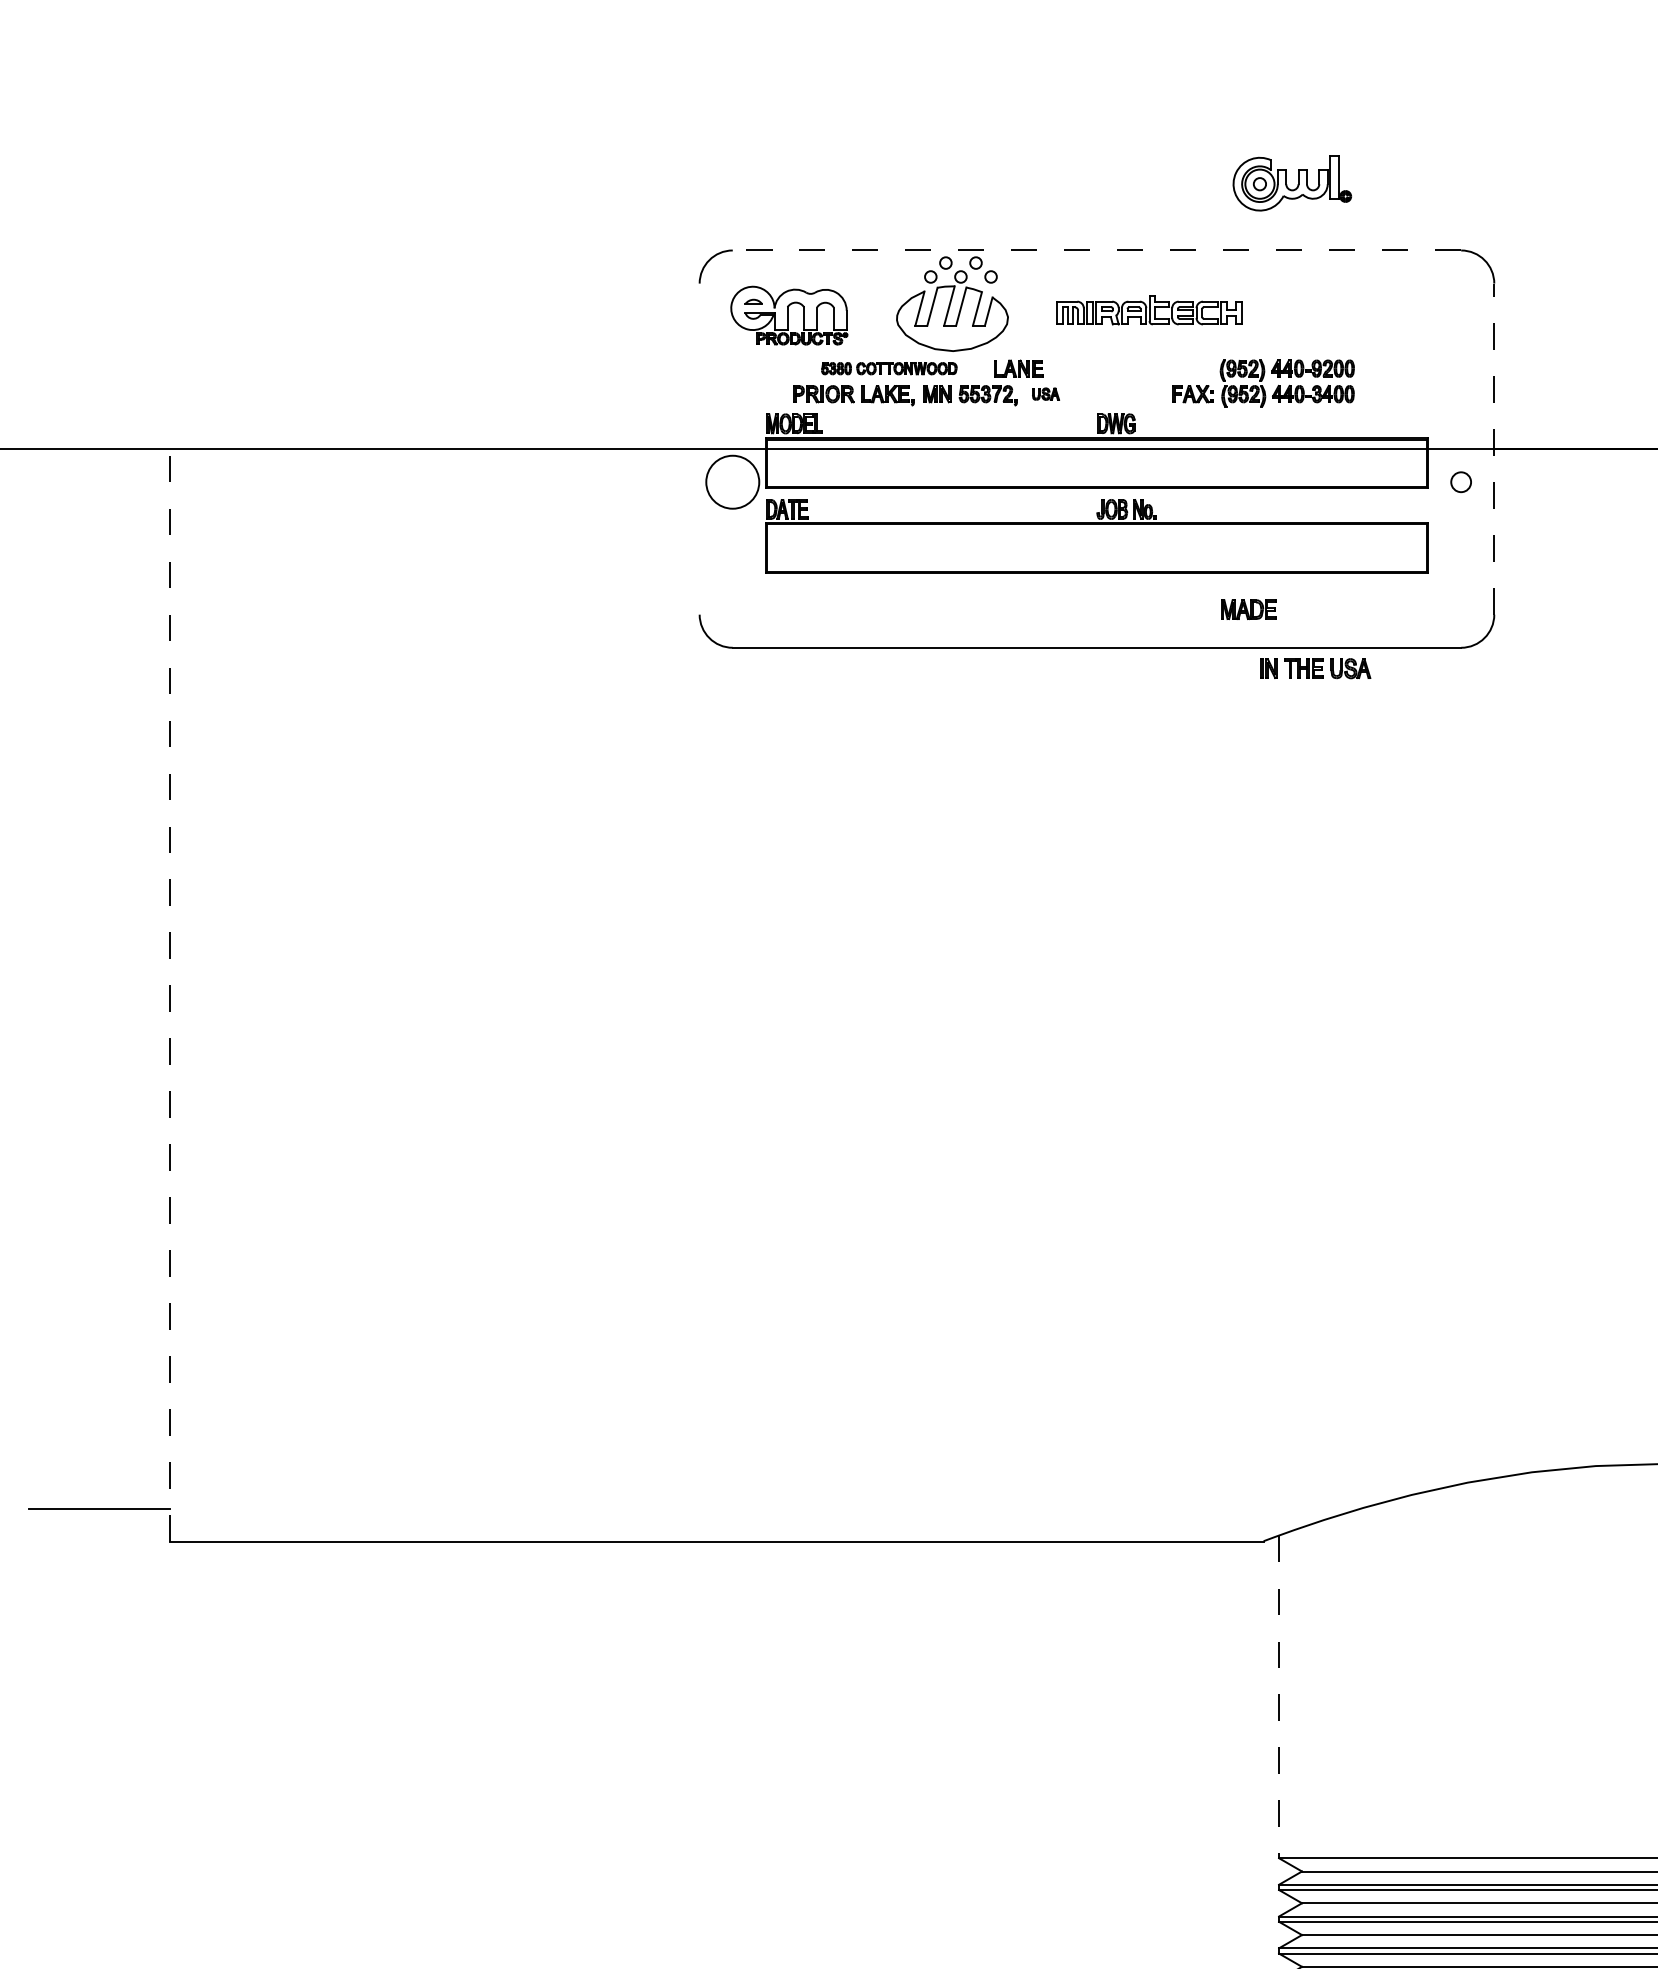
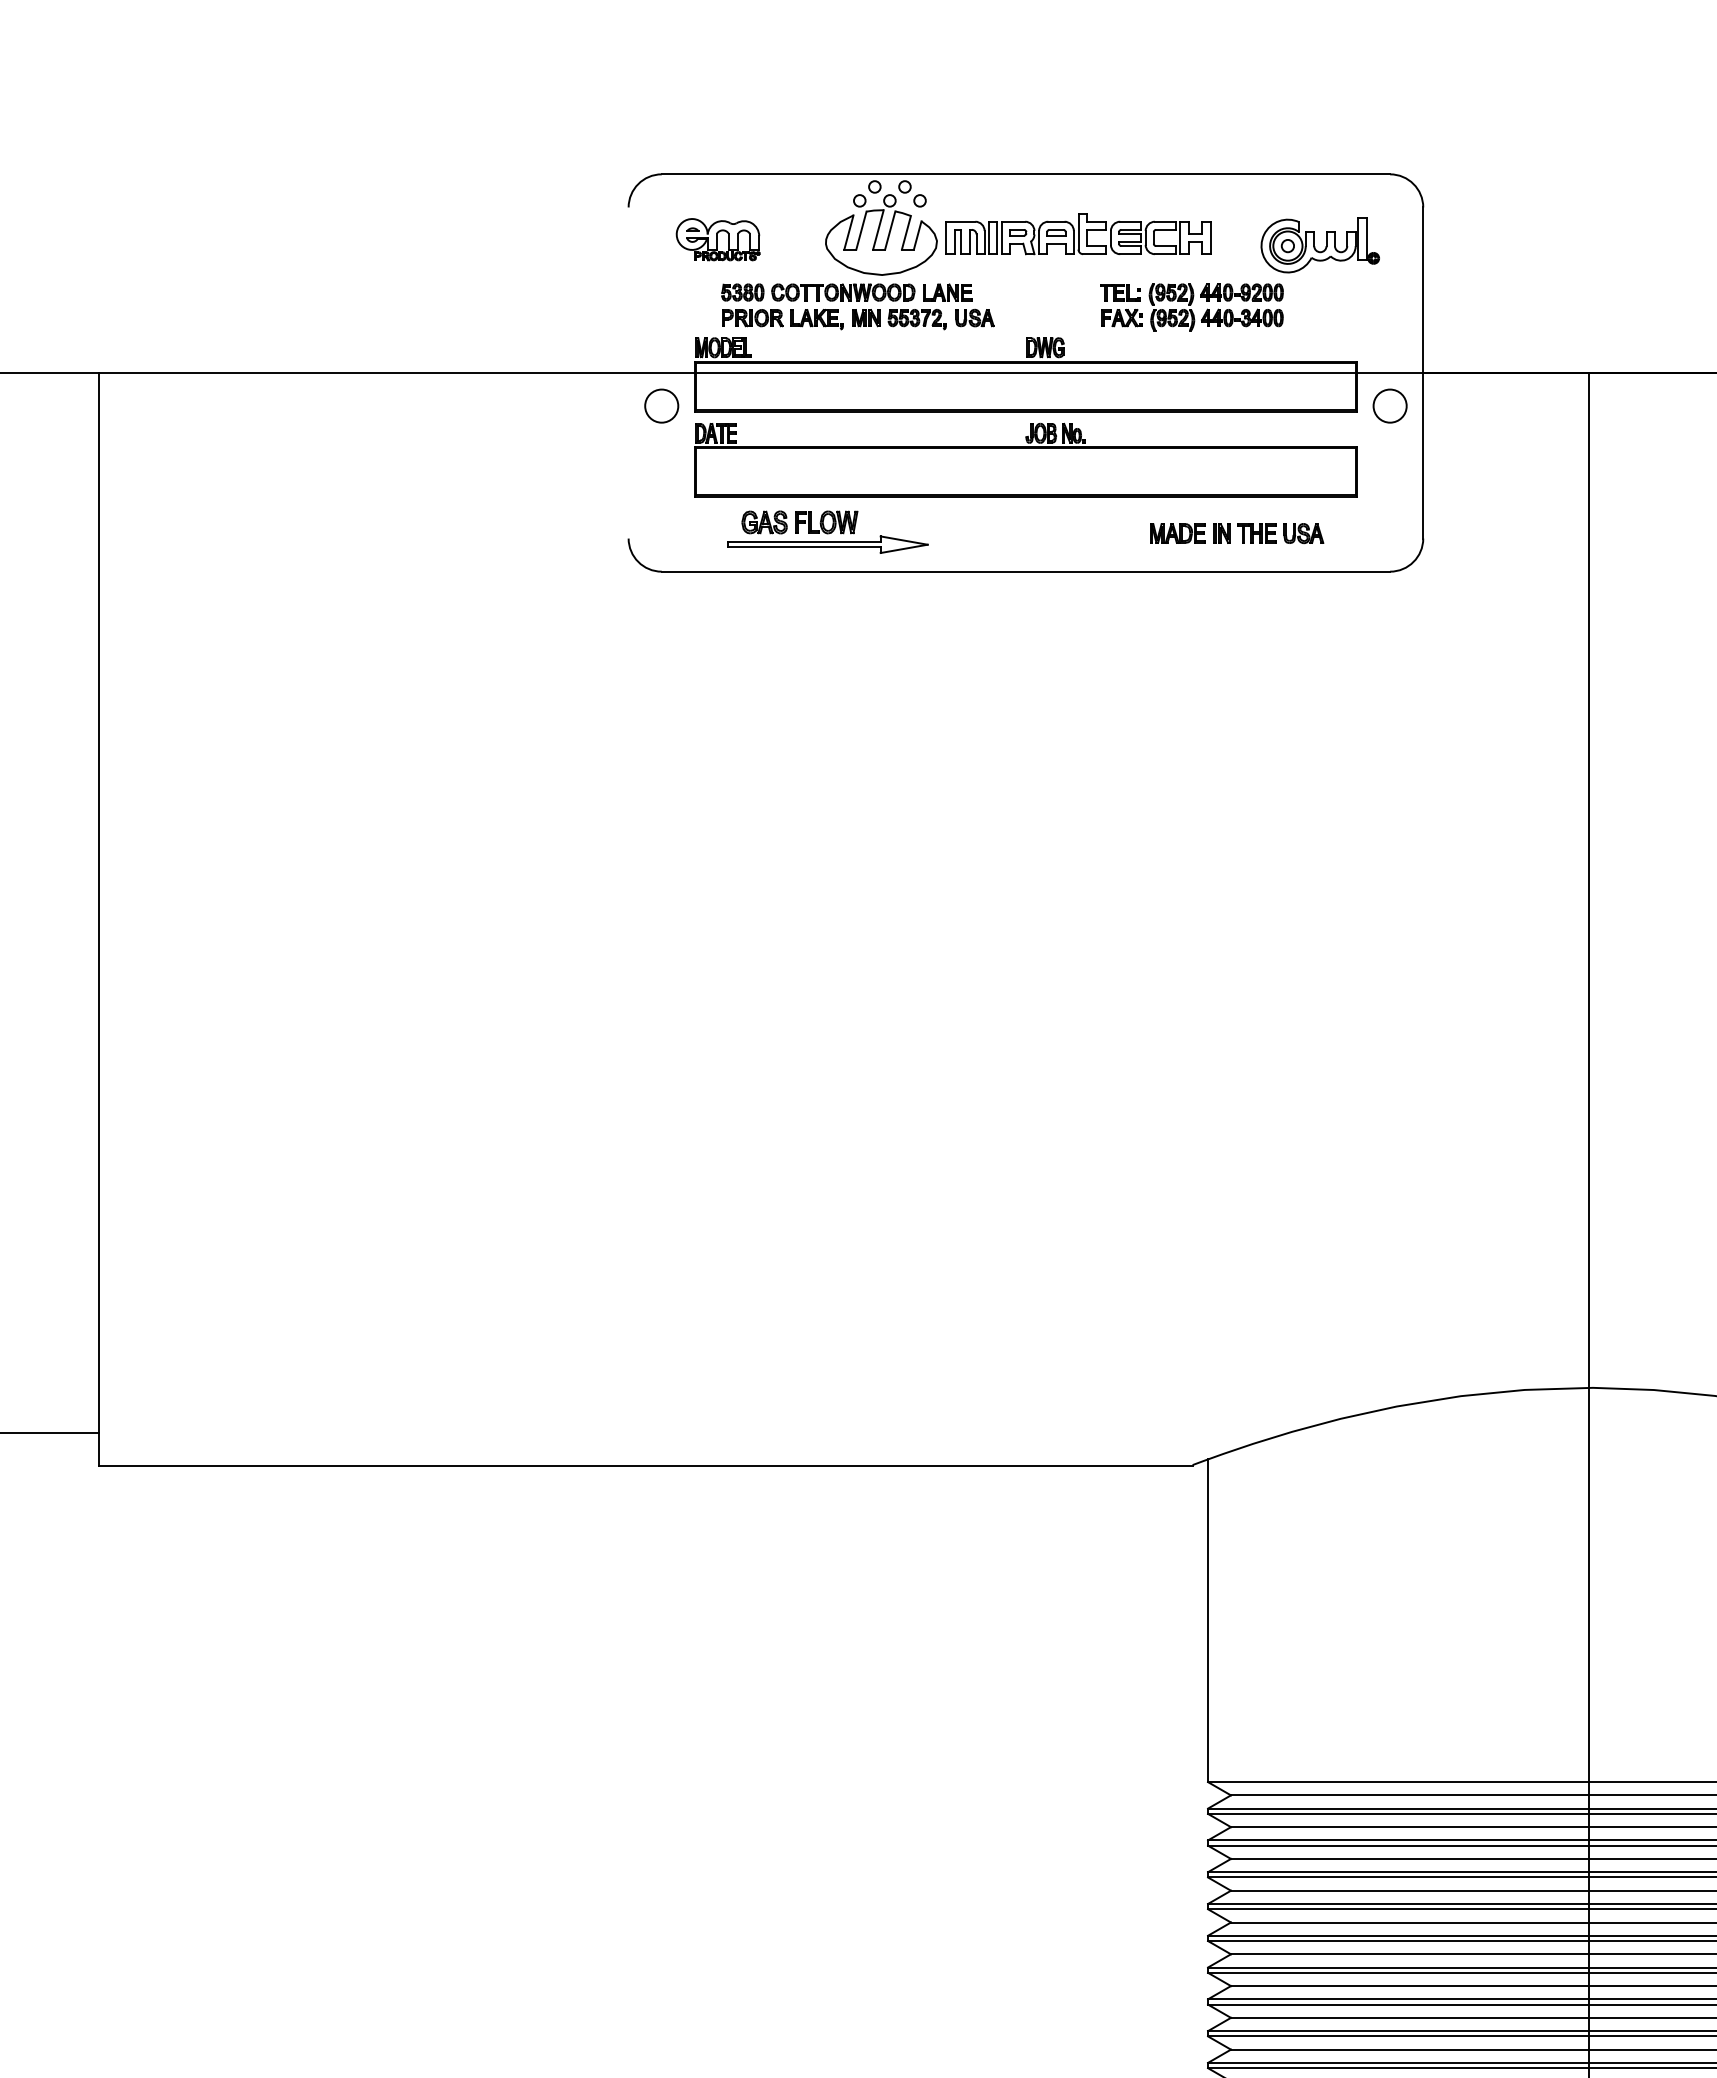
part: (1291, 183) -> (1319, 245), moved
line: (1096, 250) -> (1025, 174), dashed -> solid
part: (1149, 310) -> (1078, 234), size x1.43
part: (788, 315) -> (717, 239), size x0.71
part: (889, 368) -> (818, 292), size x1.43
part: (1191, 368) -> (1120, 292), added
part: (1045, 393) -> (974, 317), size x1.43
line: (1494, 449) -> (1423, 373), dashed -> solid
circle: (732, 481) -> (661, 405), size x0.62
circle: (1460, 481) -> (1389, 405), size x1.67
part: (898, 607) -> (827, 531), added
part: (1315, 668) -> (1268, 533), moved
line: (169, 994) -> (98, 918), dashed -> solid
line: (1279, 1697) -> (1208, 1621), dashed -> solid

